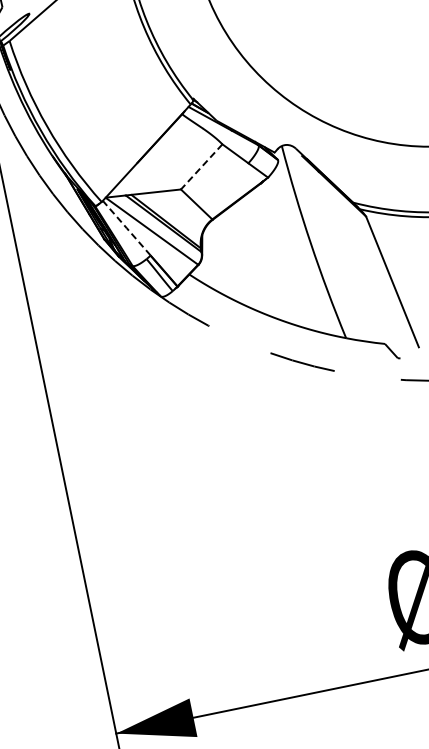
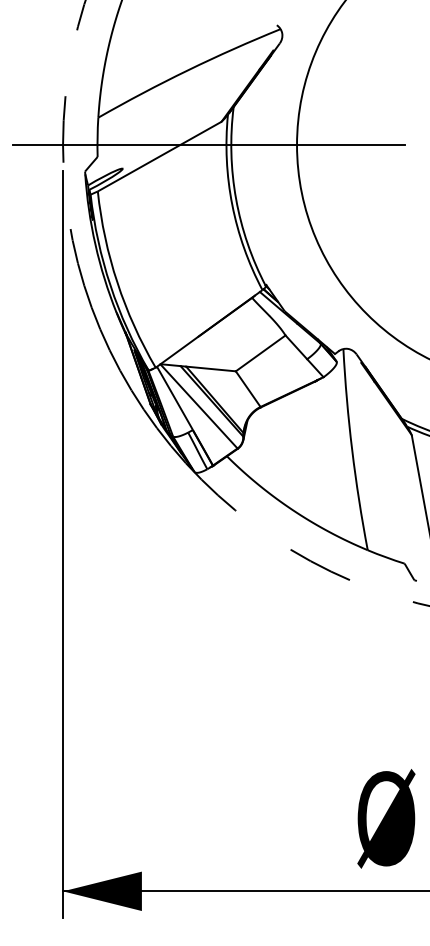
line: (201, 167) -> (260, 353), dashed -> solid
line: (126, 228) -> (174, 398), dashed -> solid

